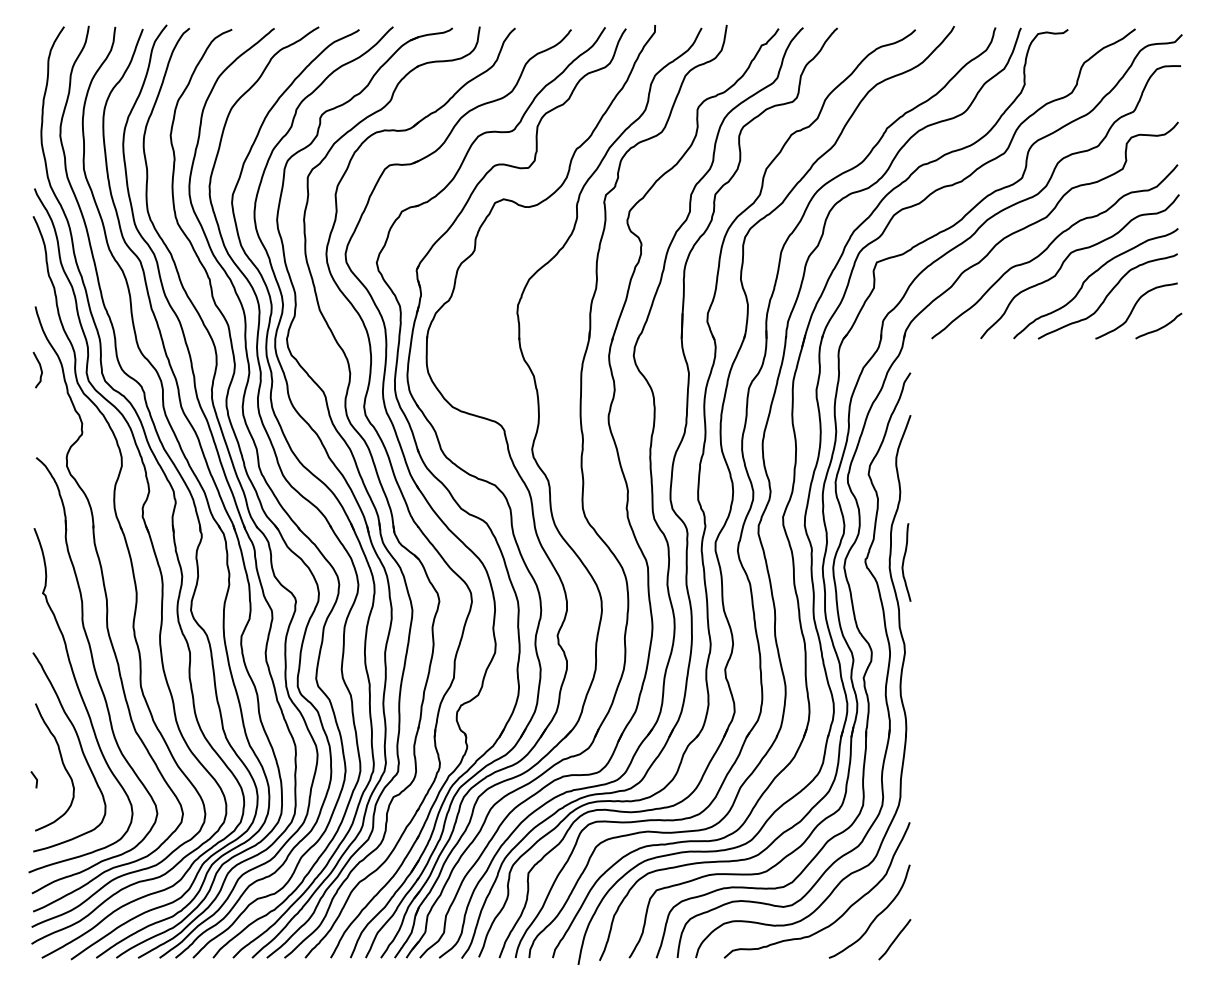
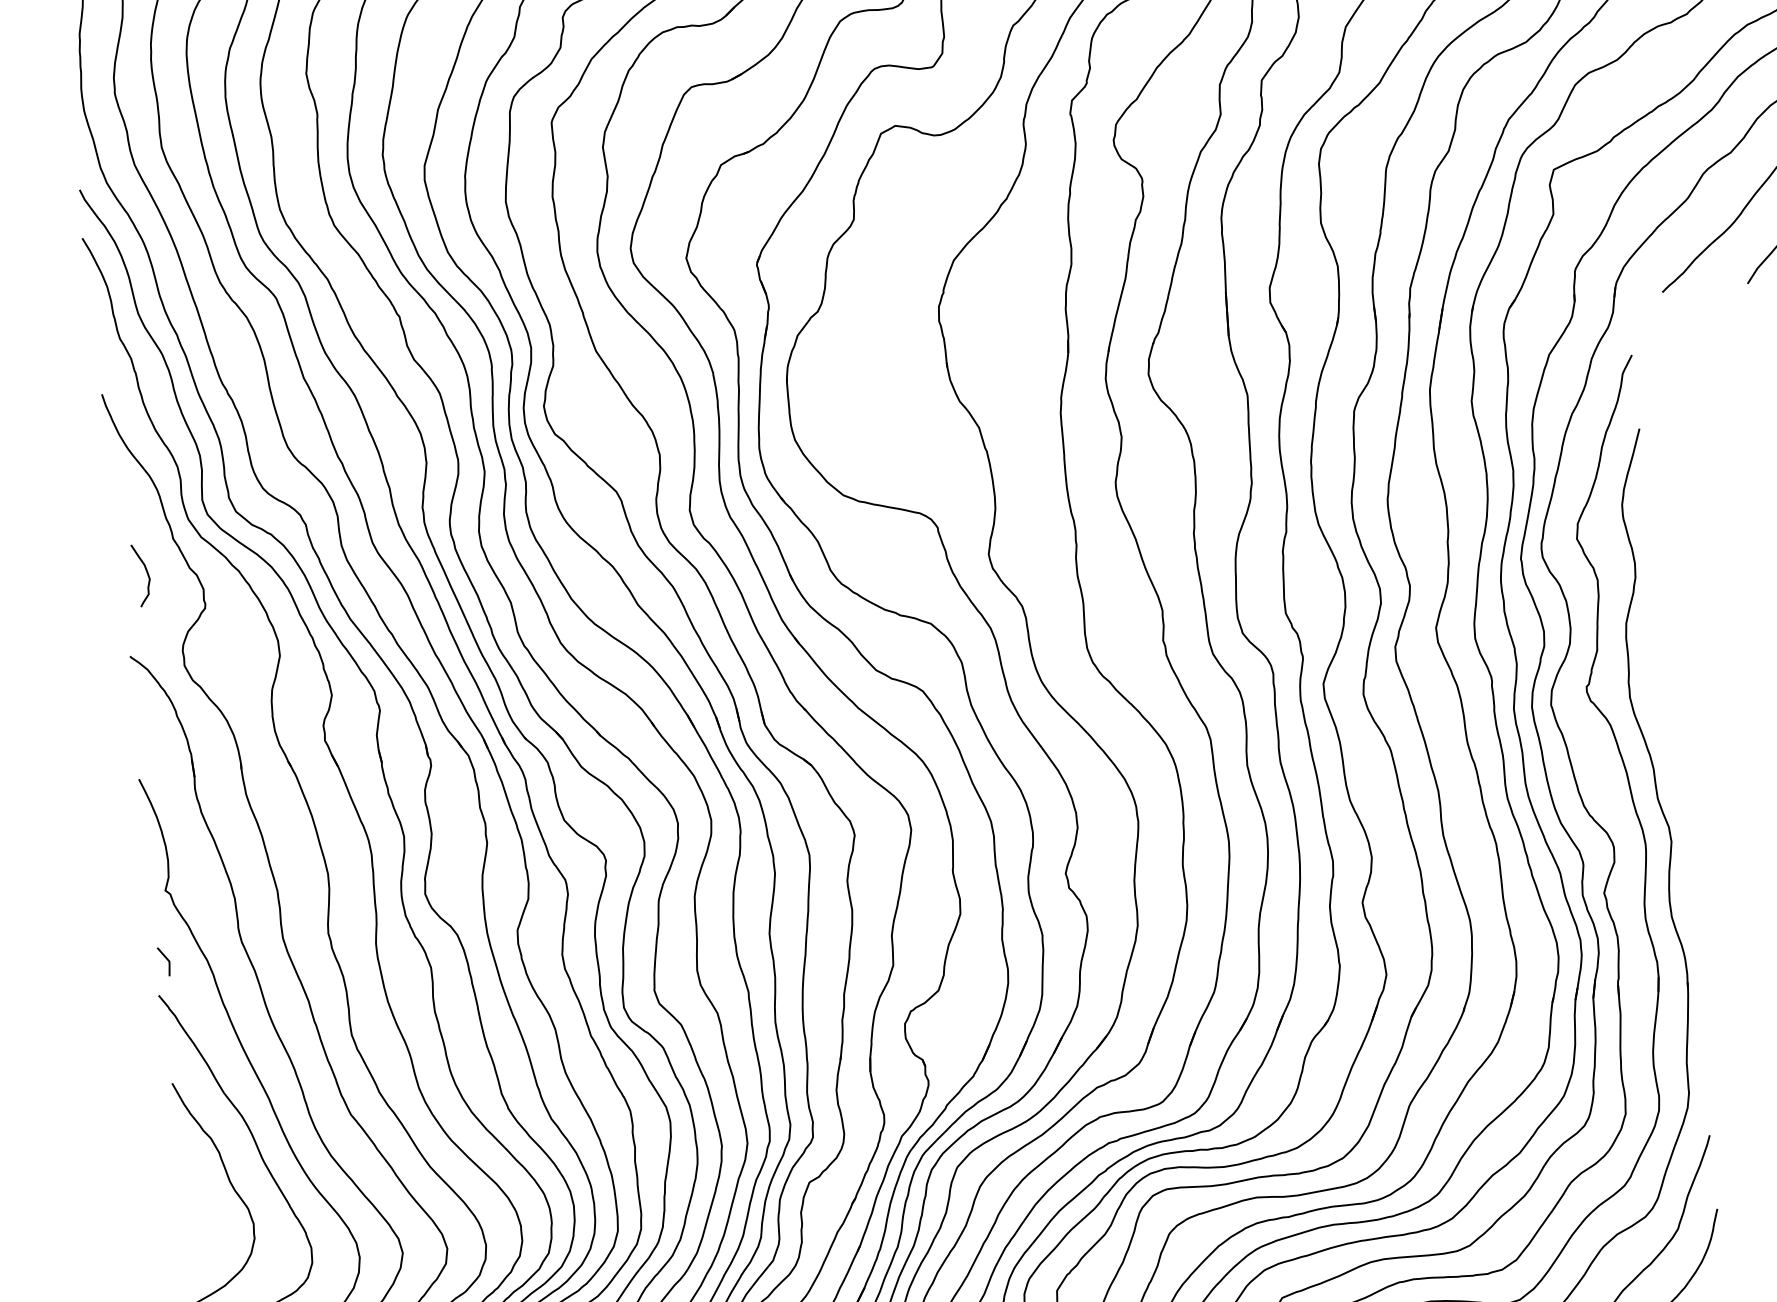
curve: (40, 370) -> (146, 575), moved
curve: (904, 562) -> (1654, 685), removed
line: (34, 778) -> (164, 959), moved

